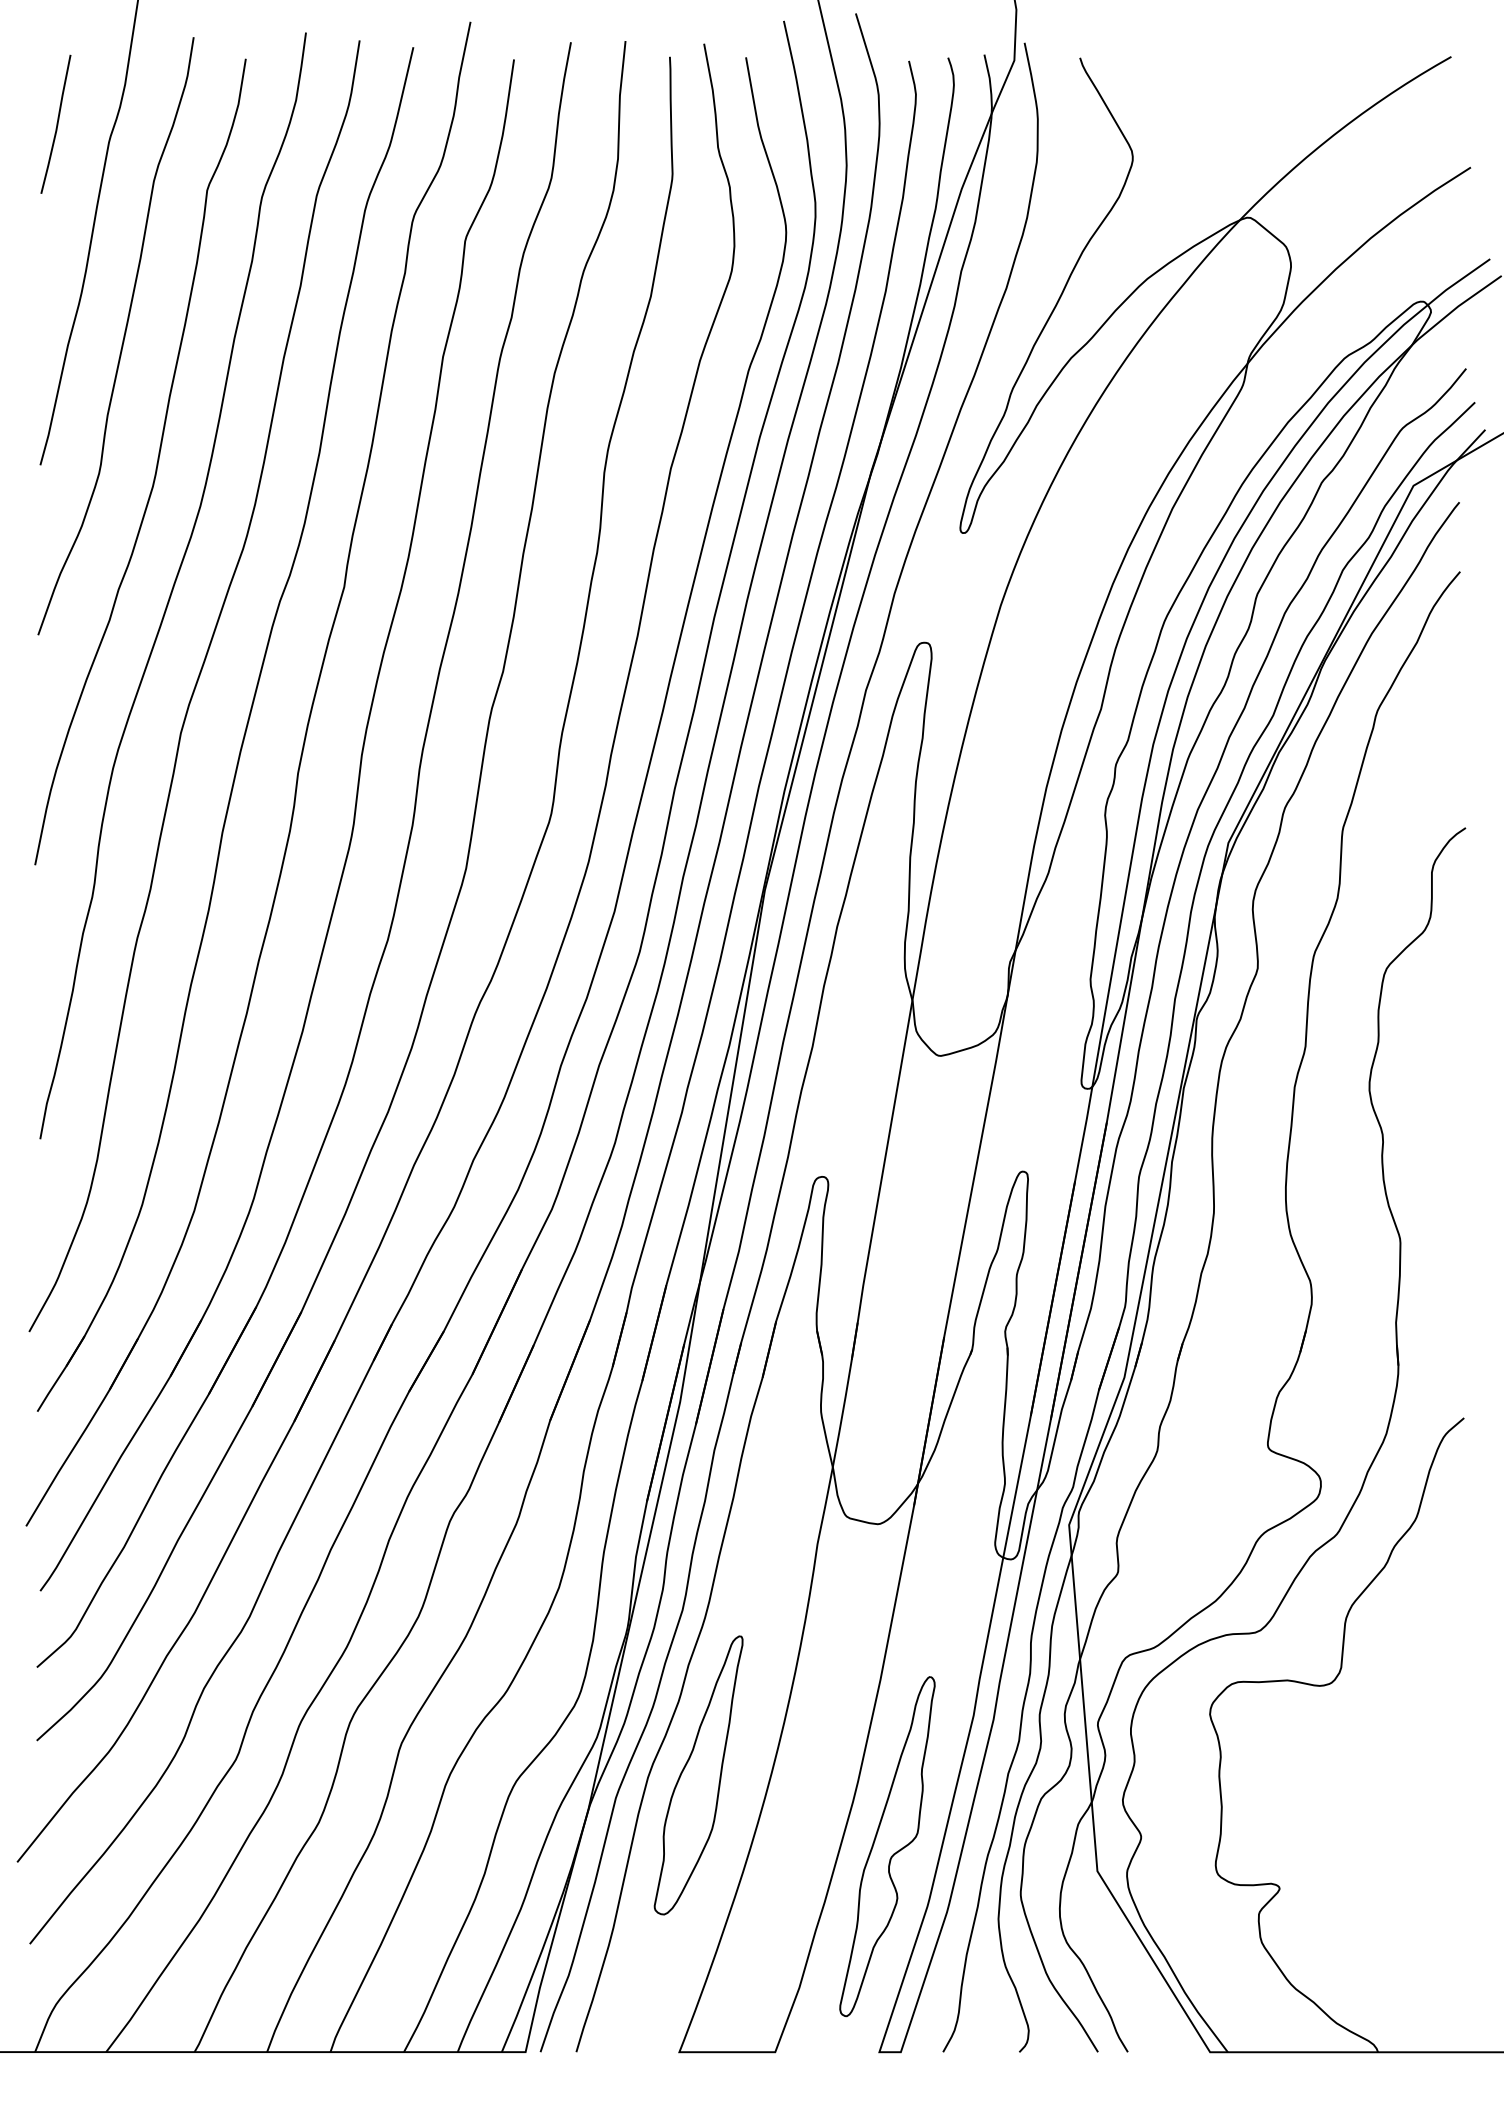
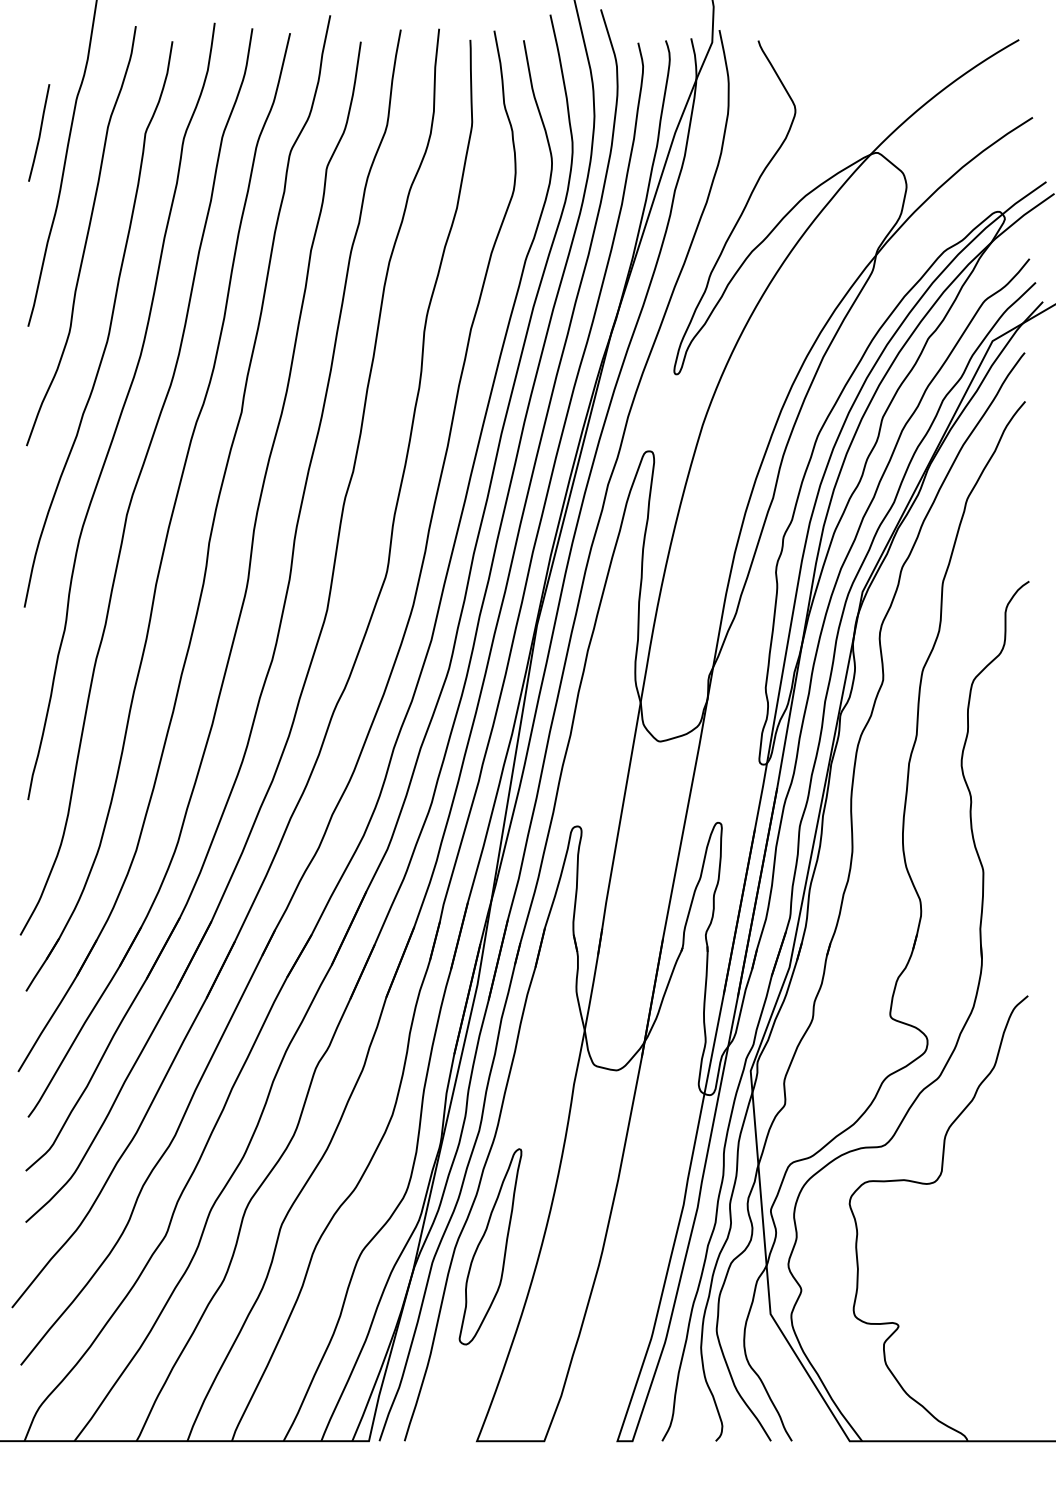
line: (56, 123) -> (39, 132), moved
part: (887, 1846) -> (623, 1296), removed

